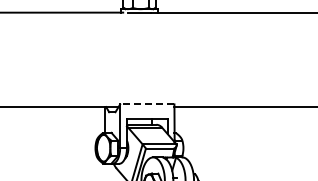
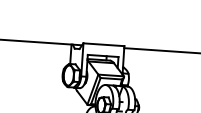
line: (146, 104) -> (103, 44), dashed -> solid

